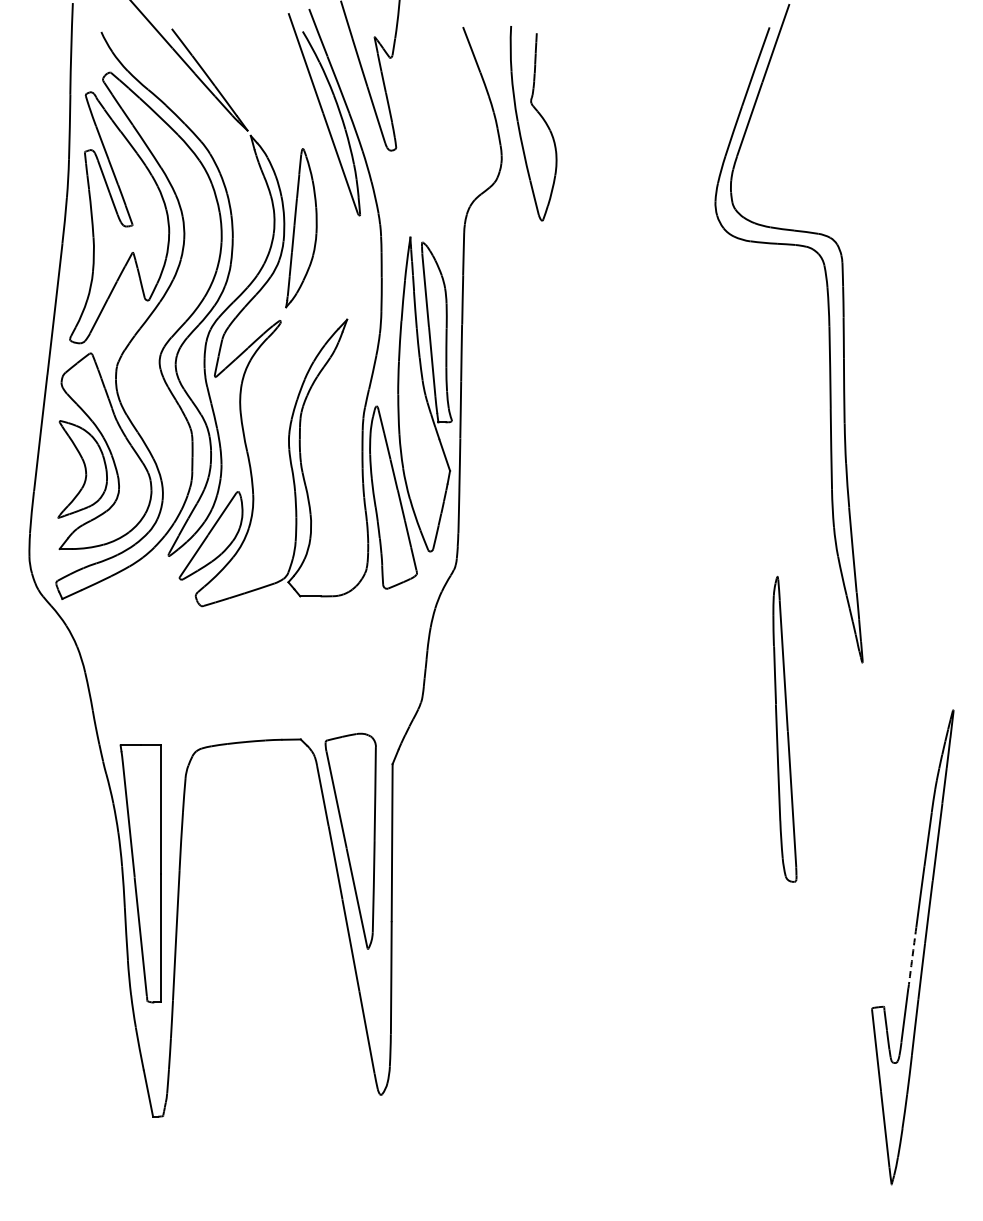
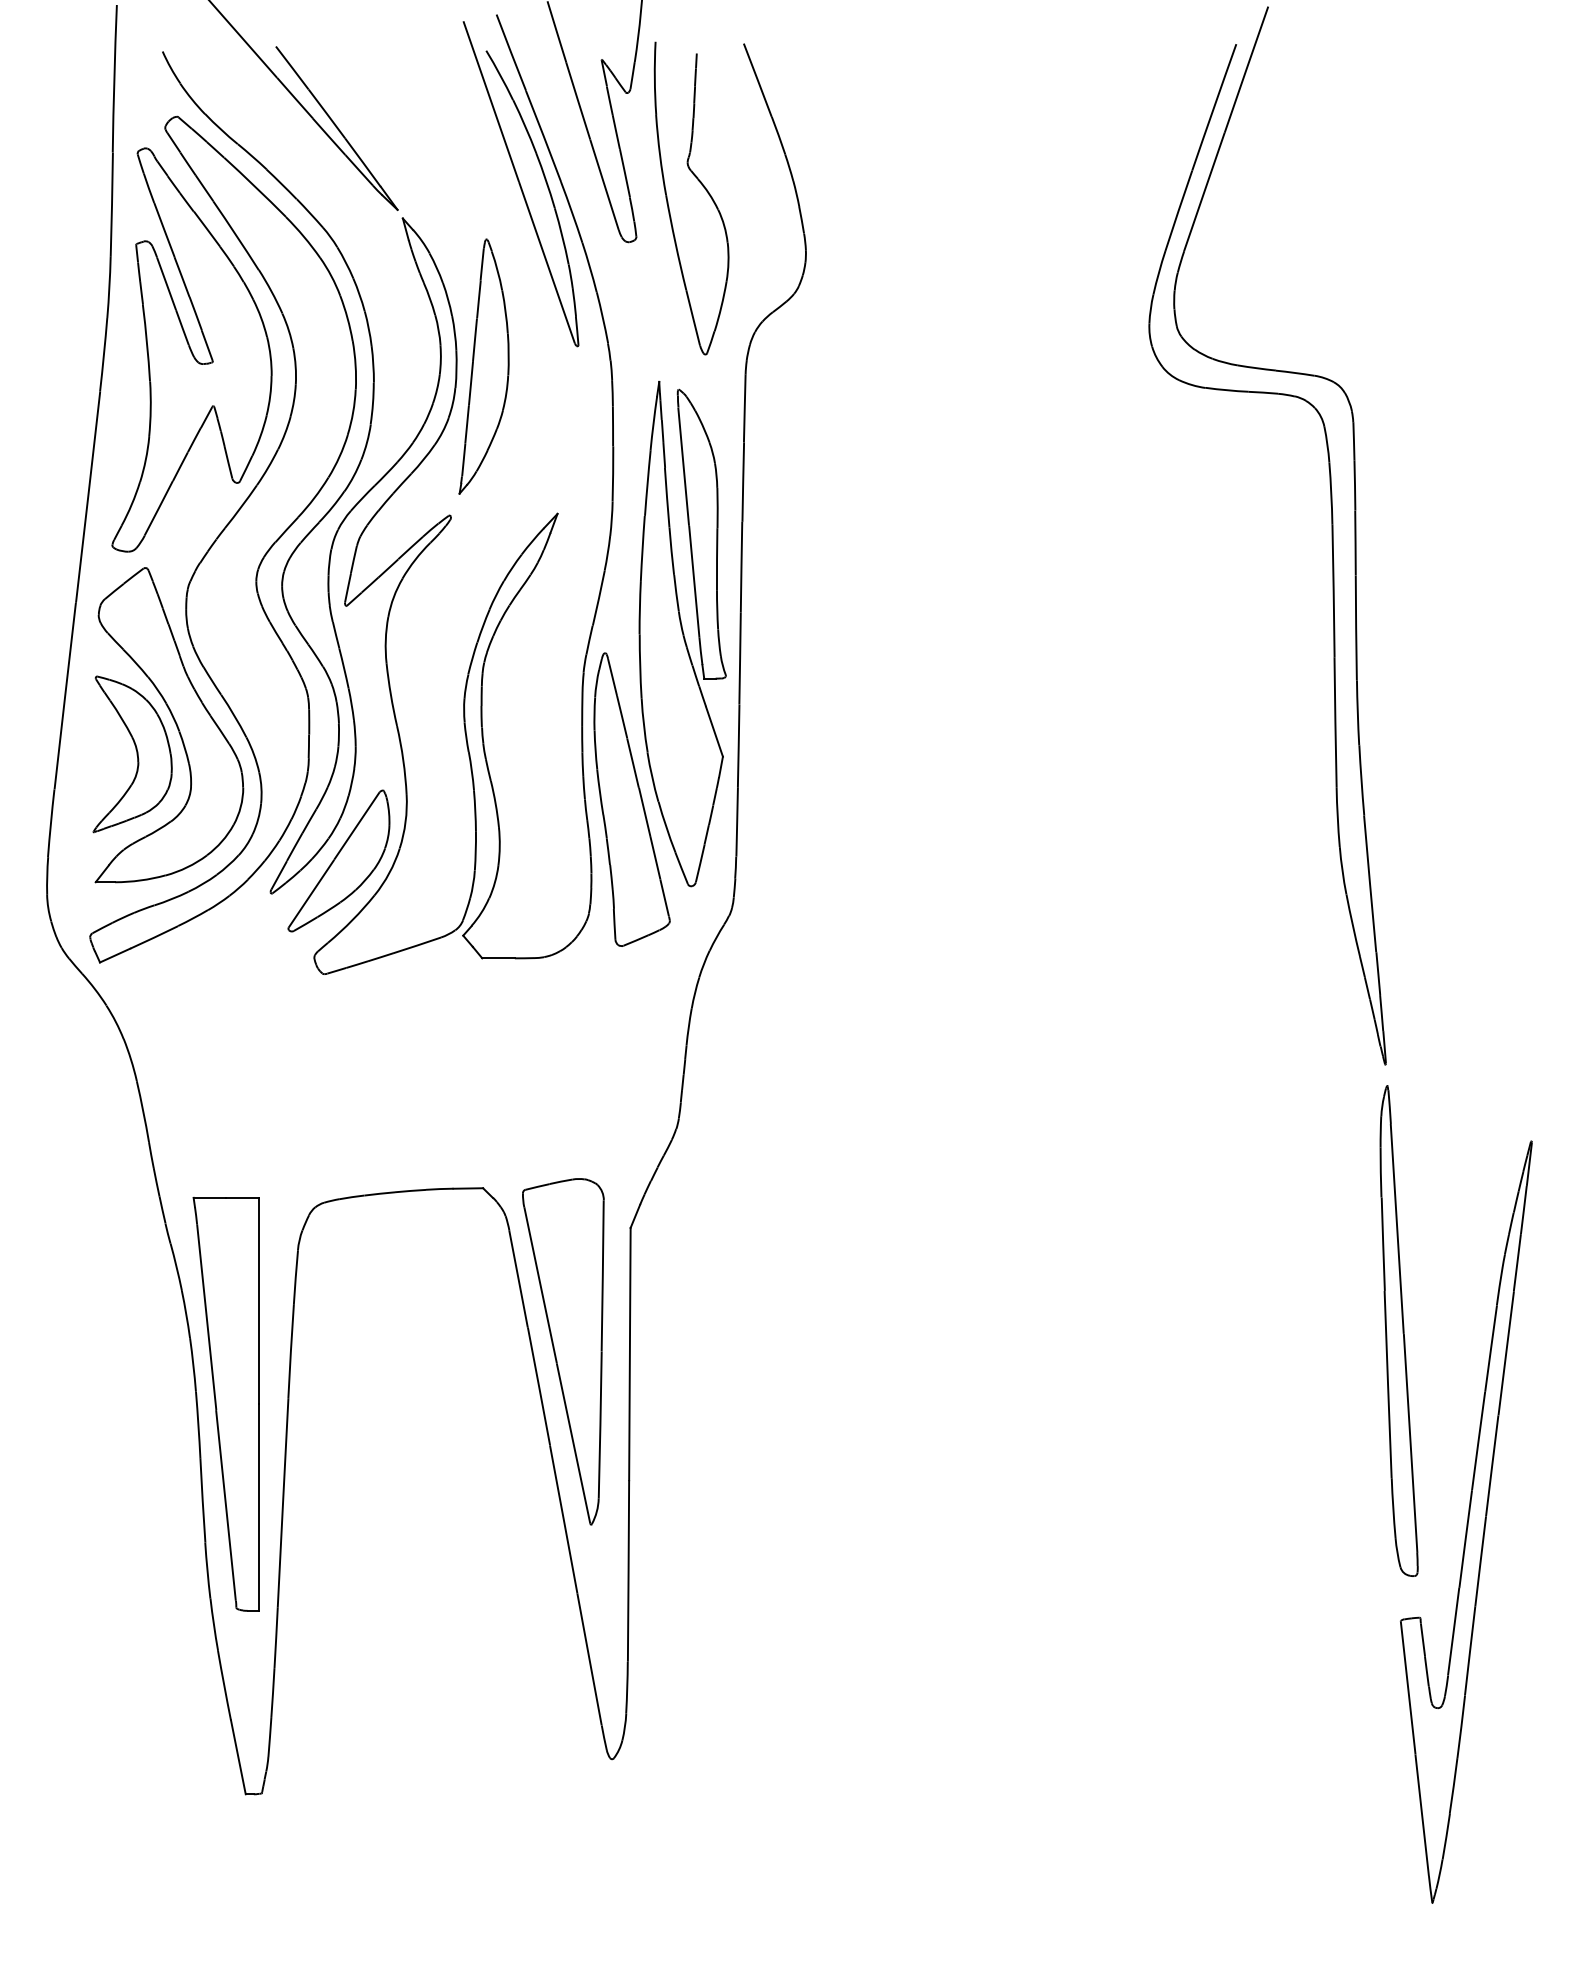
part: (541, 118) -> (704, 190), moved
part: (784, 728) -> (1398, 1329), moved
arc: (912, 957) -> (1465, 1538), dashed -> solid

